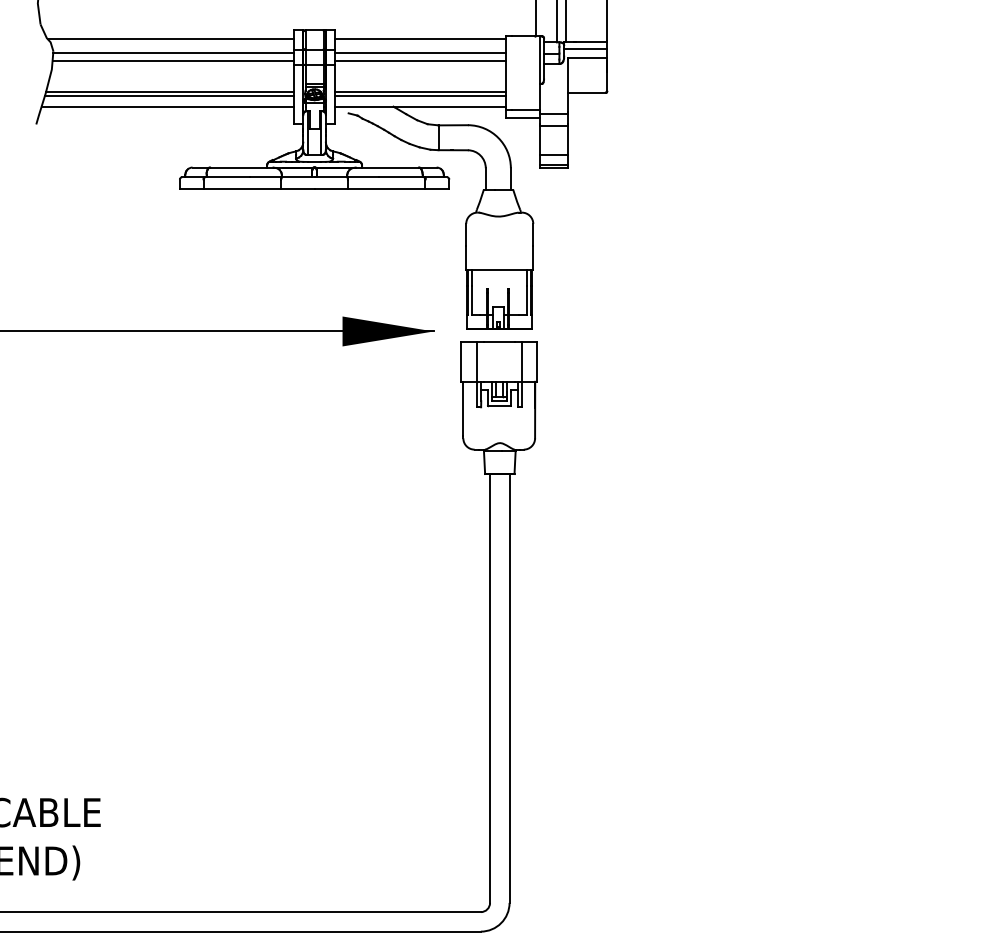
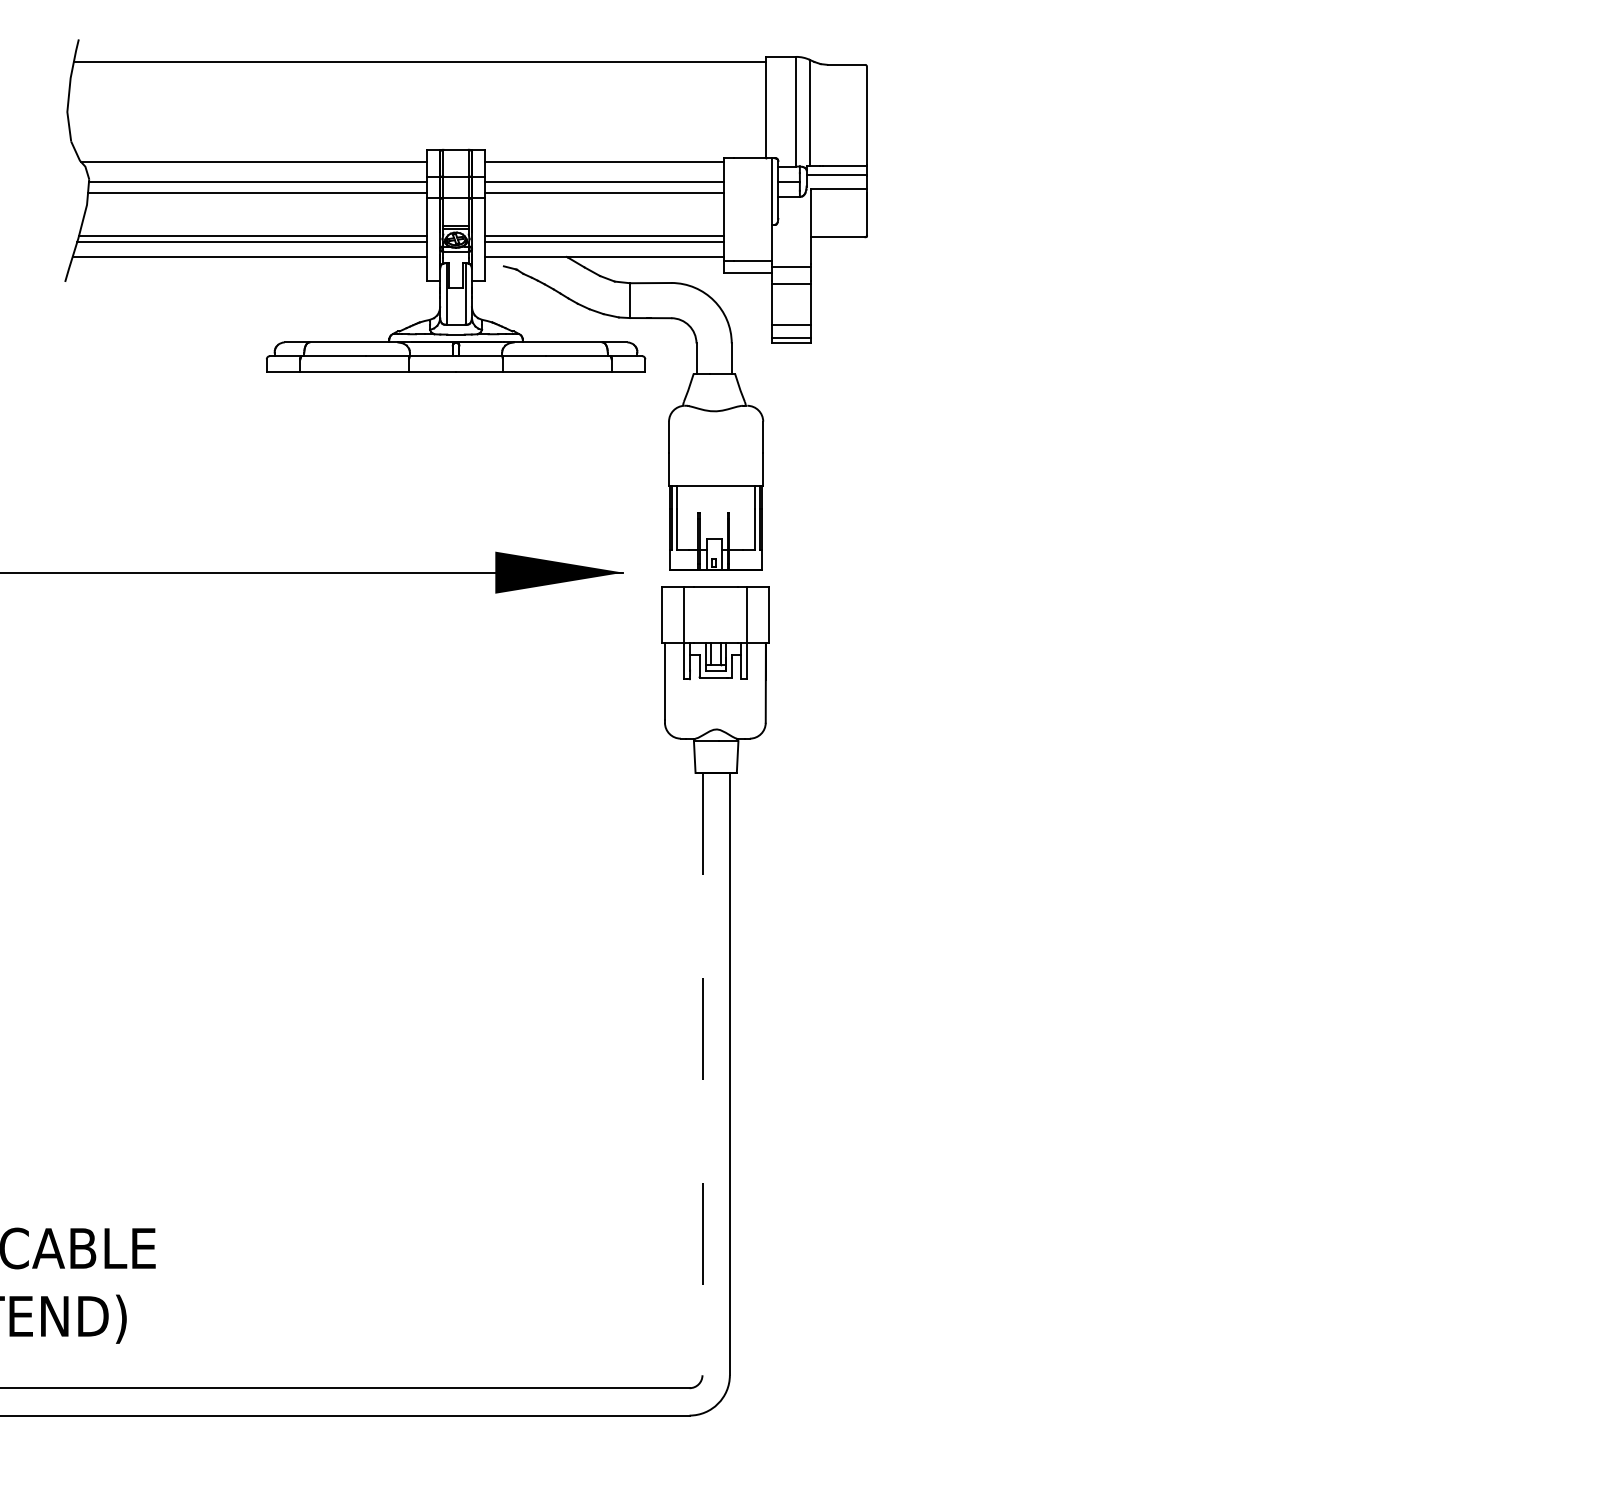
line: (490, 688) -> (702, 1074), solid -> dashed

